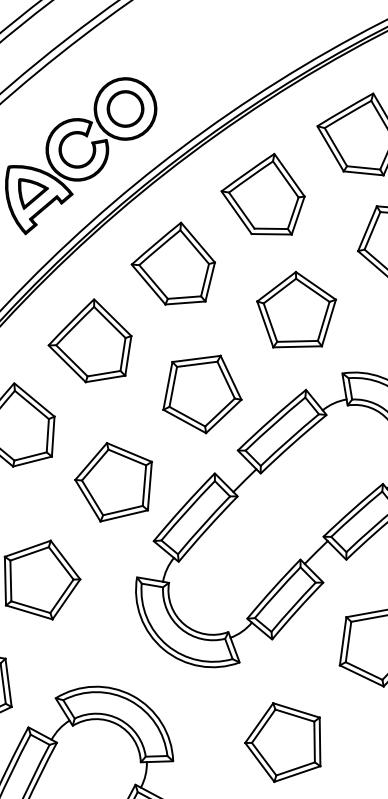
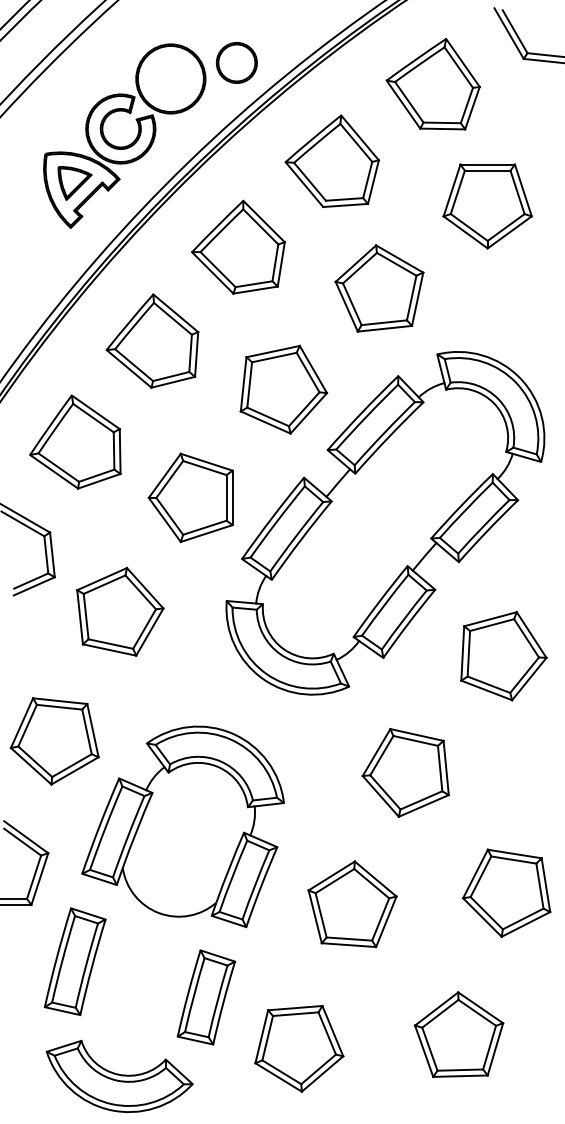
part: (125, 108) -> (236, 62), moved

